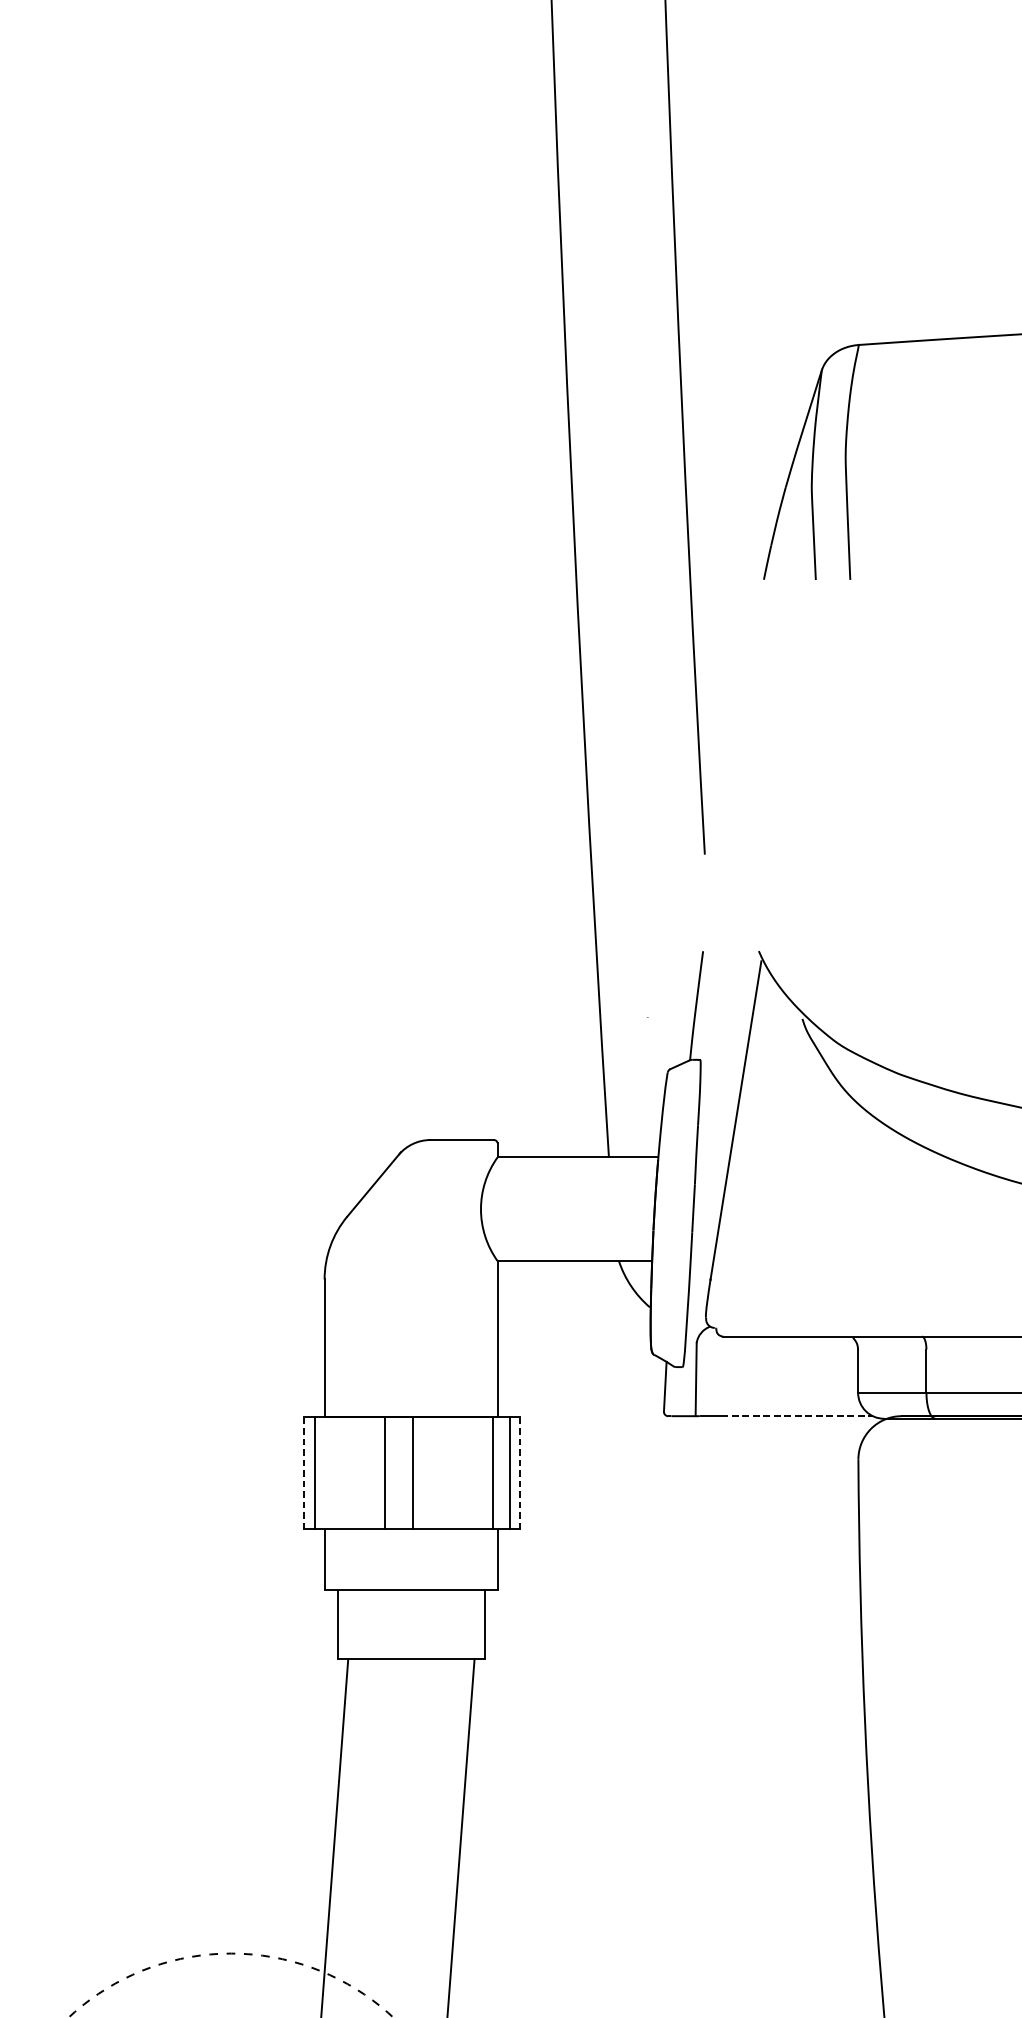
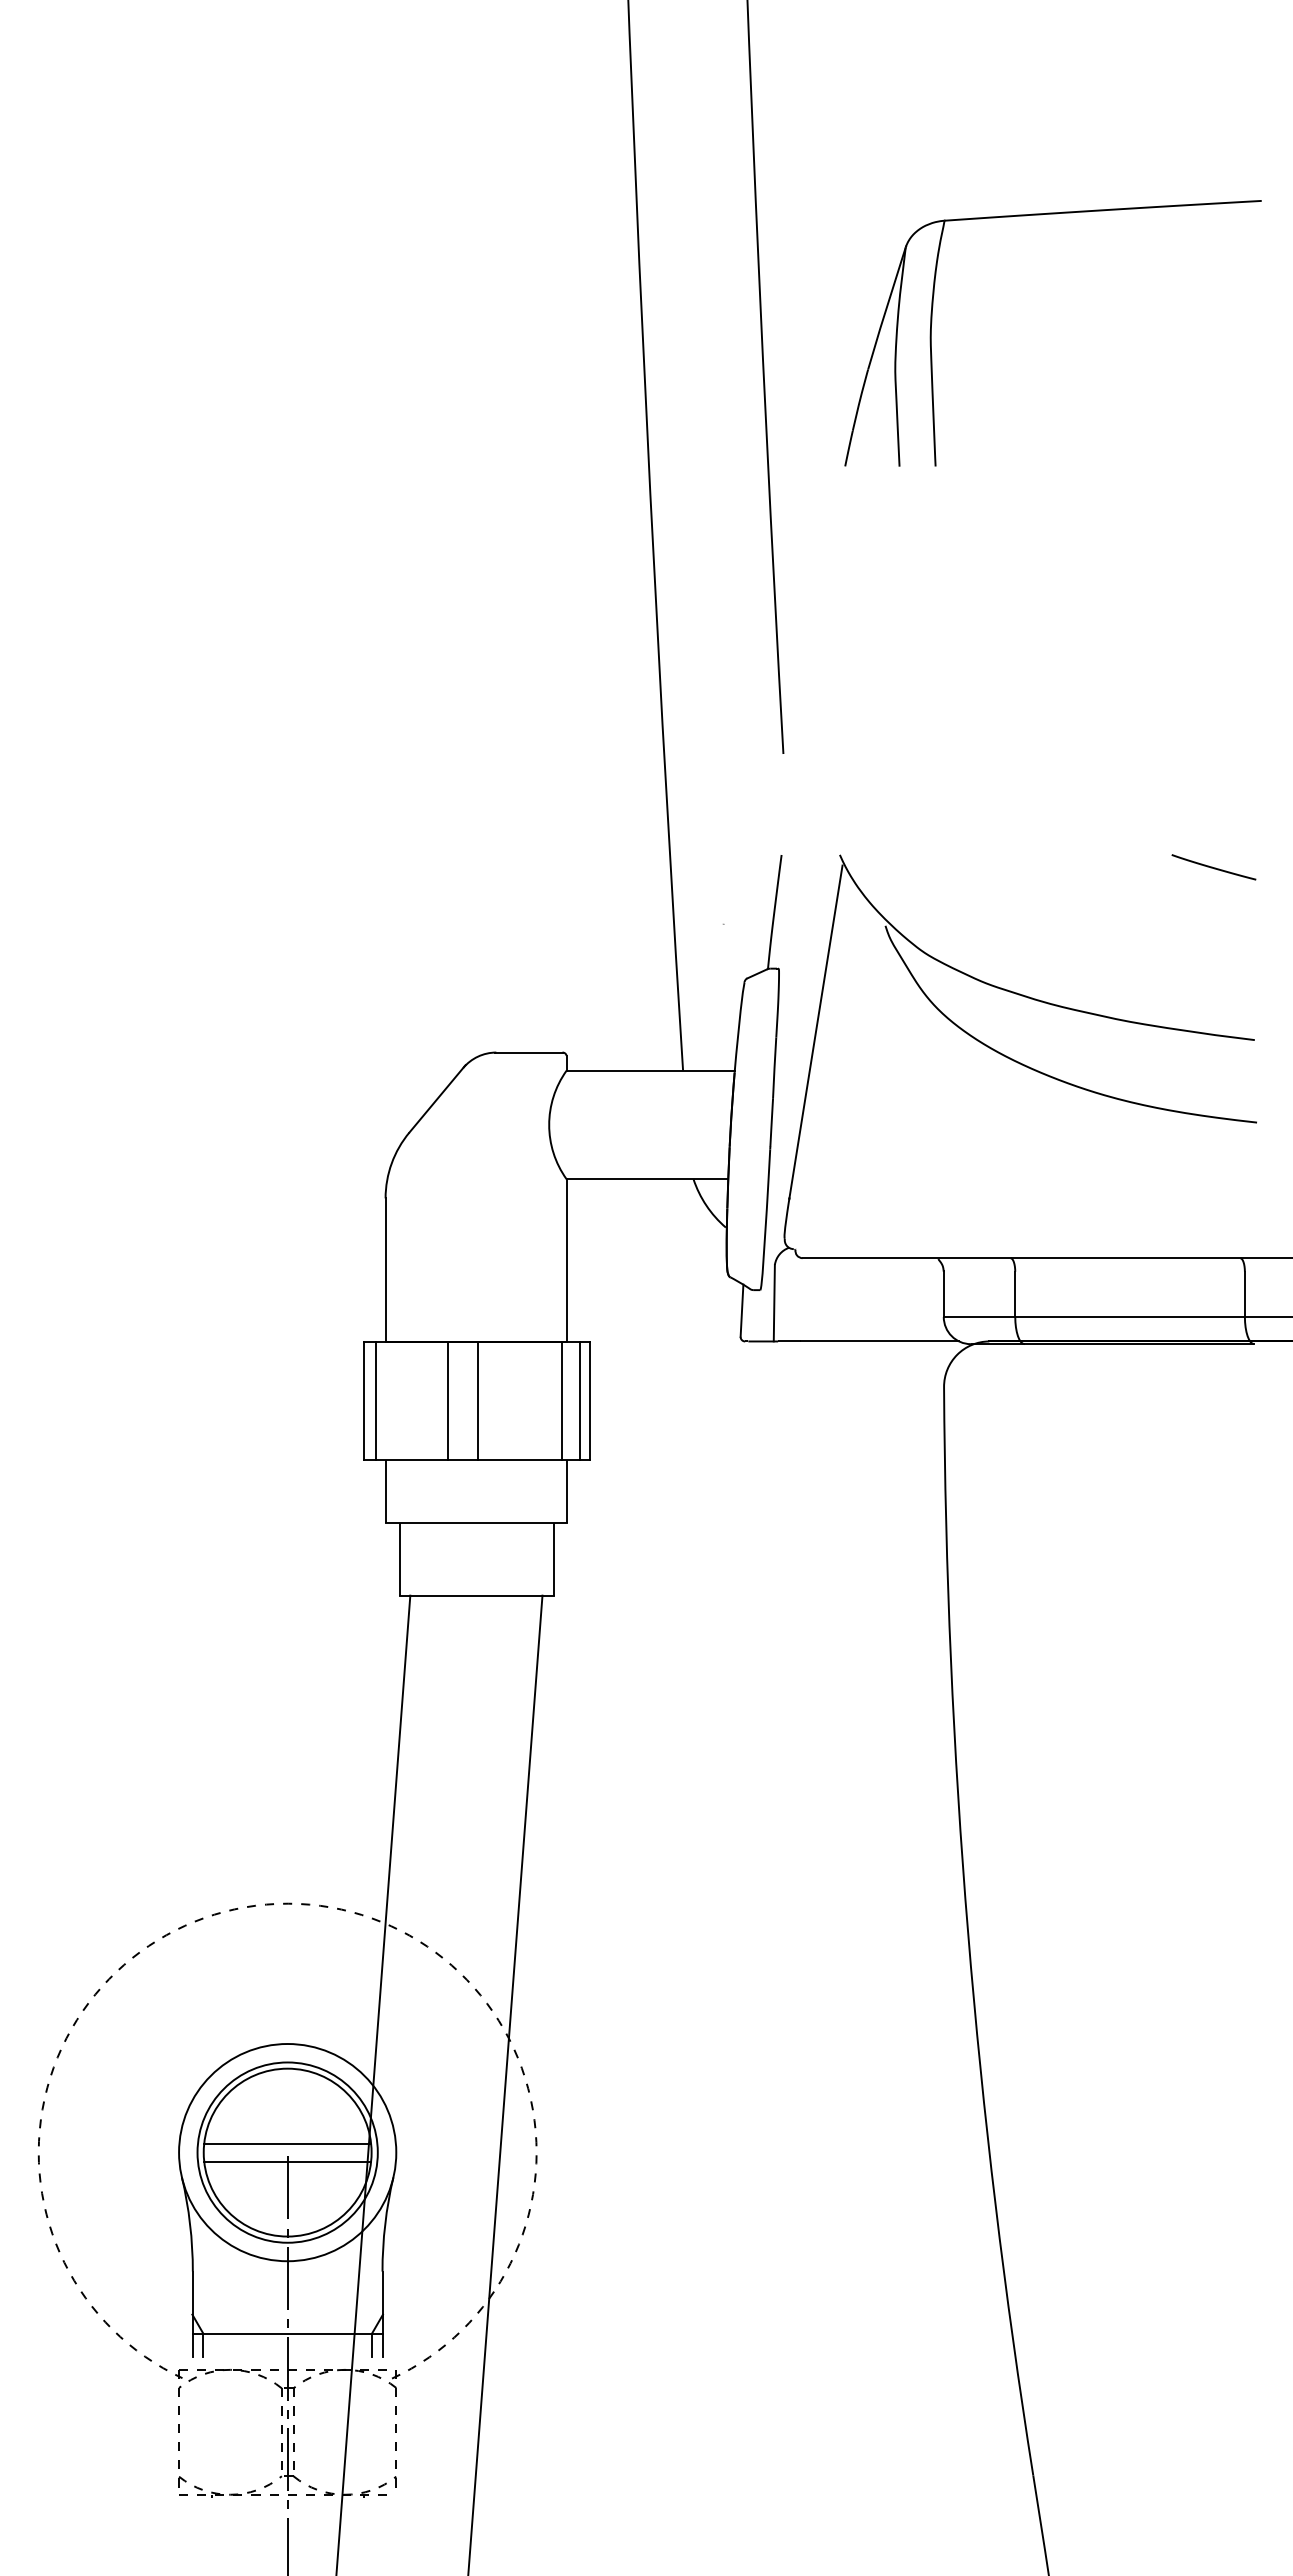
line: (797, 1416) -> (880, 1341), dashed -> solid
line: (303, 1473) -> (363, 1401), dashed -> solid
line: (519, 1473) -> (589, 1401), dashed -> solid

